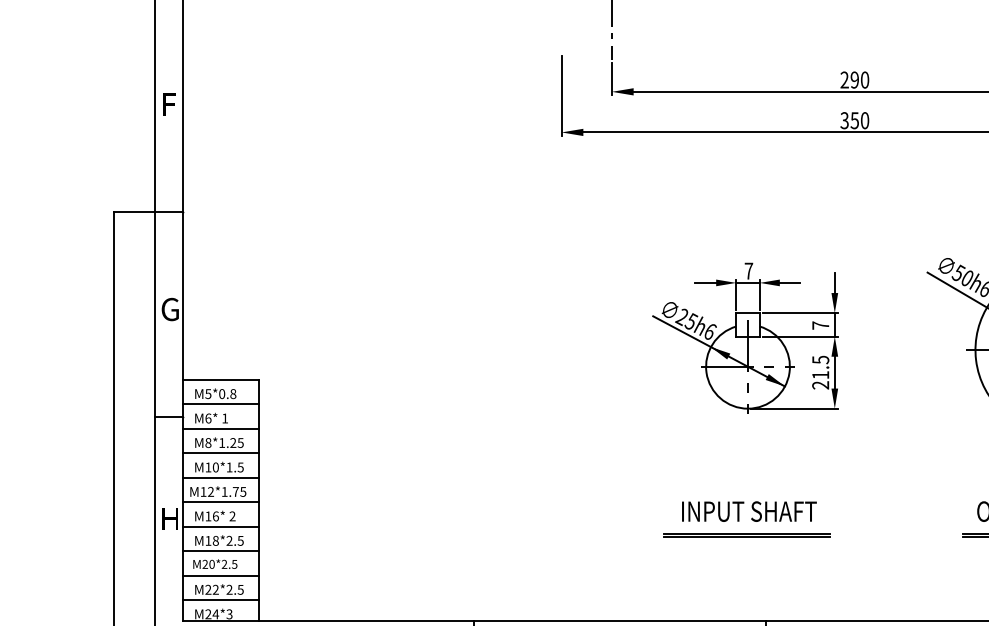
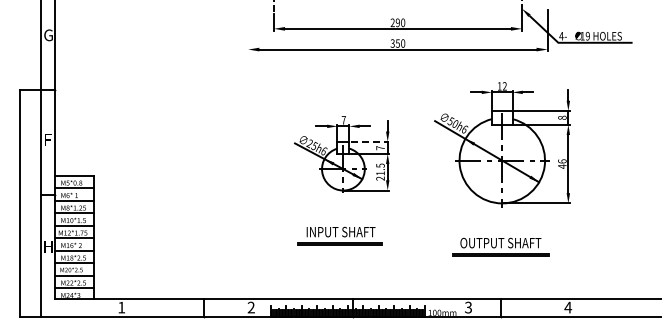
line: (562, 95) -> (248, 30), removed
text: (170, 104) -> (48, 35), F -> G
text: (170, 308) -> (48, 139), G -> F
line: (801, 312) -> (370, 141), solid -> dashed
part: (746, 518) -> (339, 235), moved

